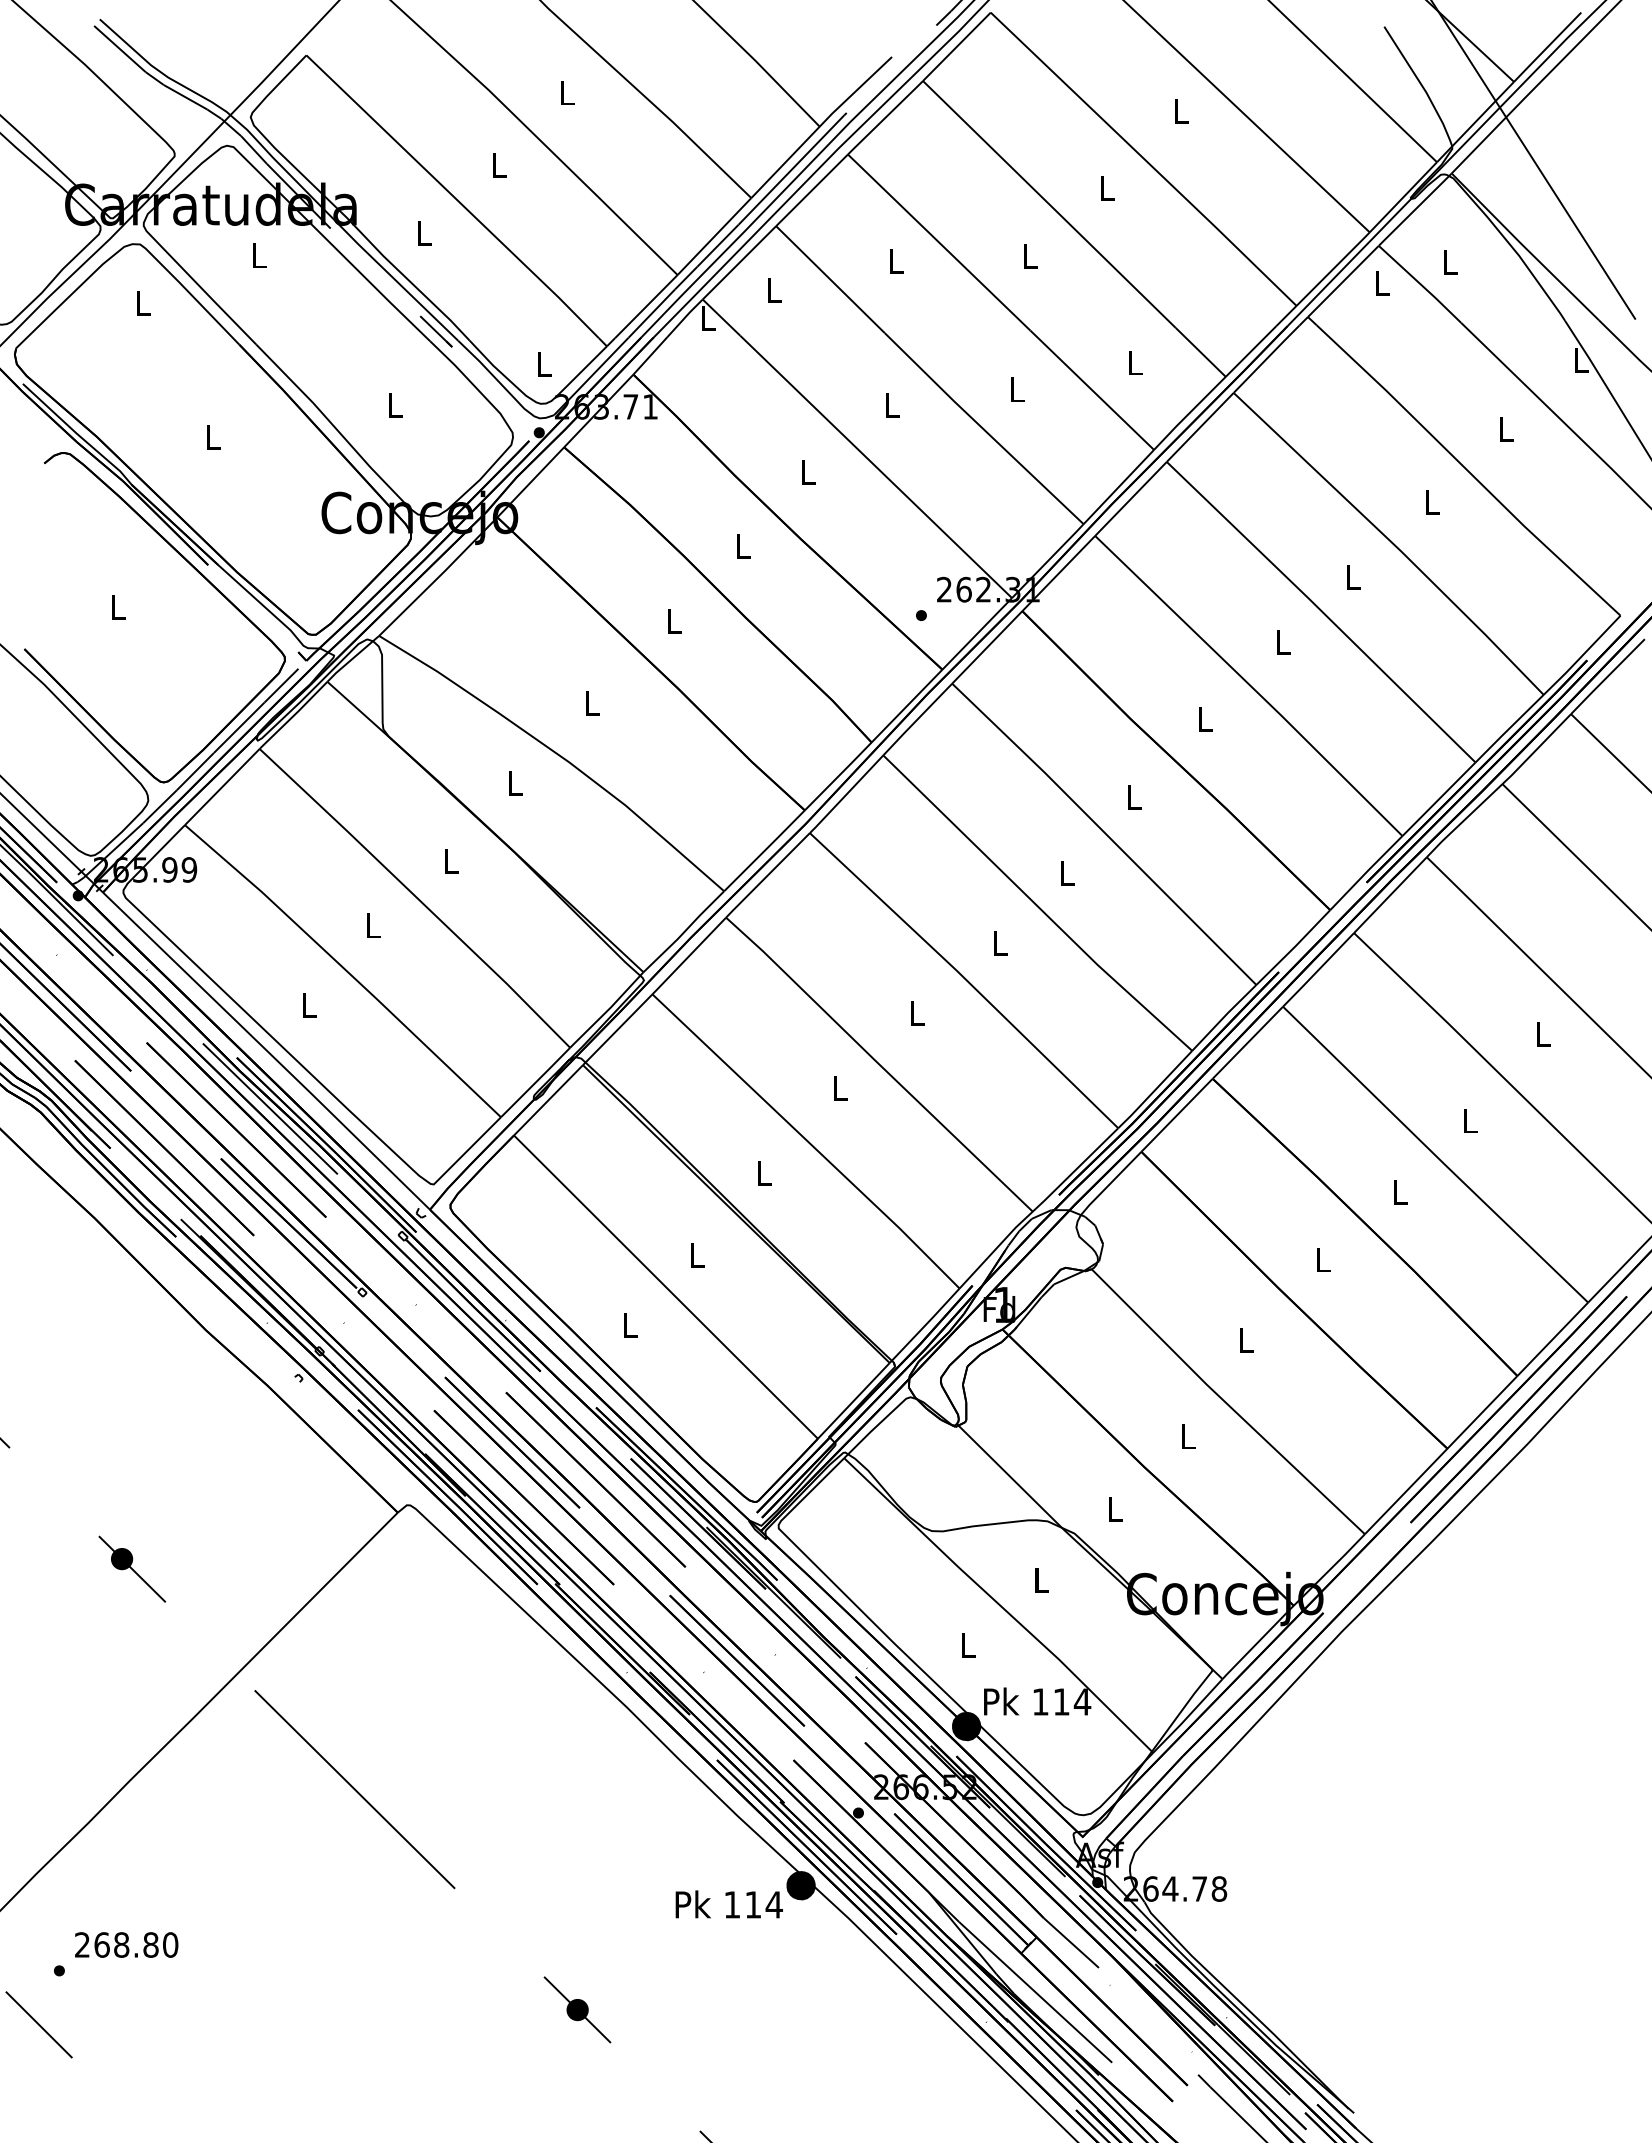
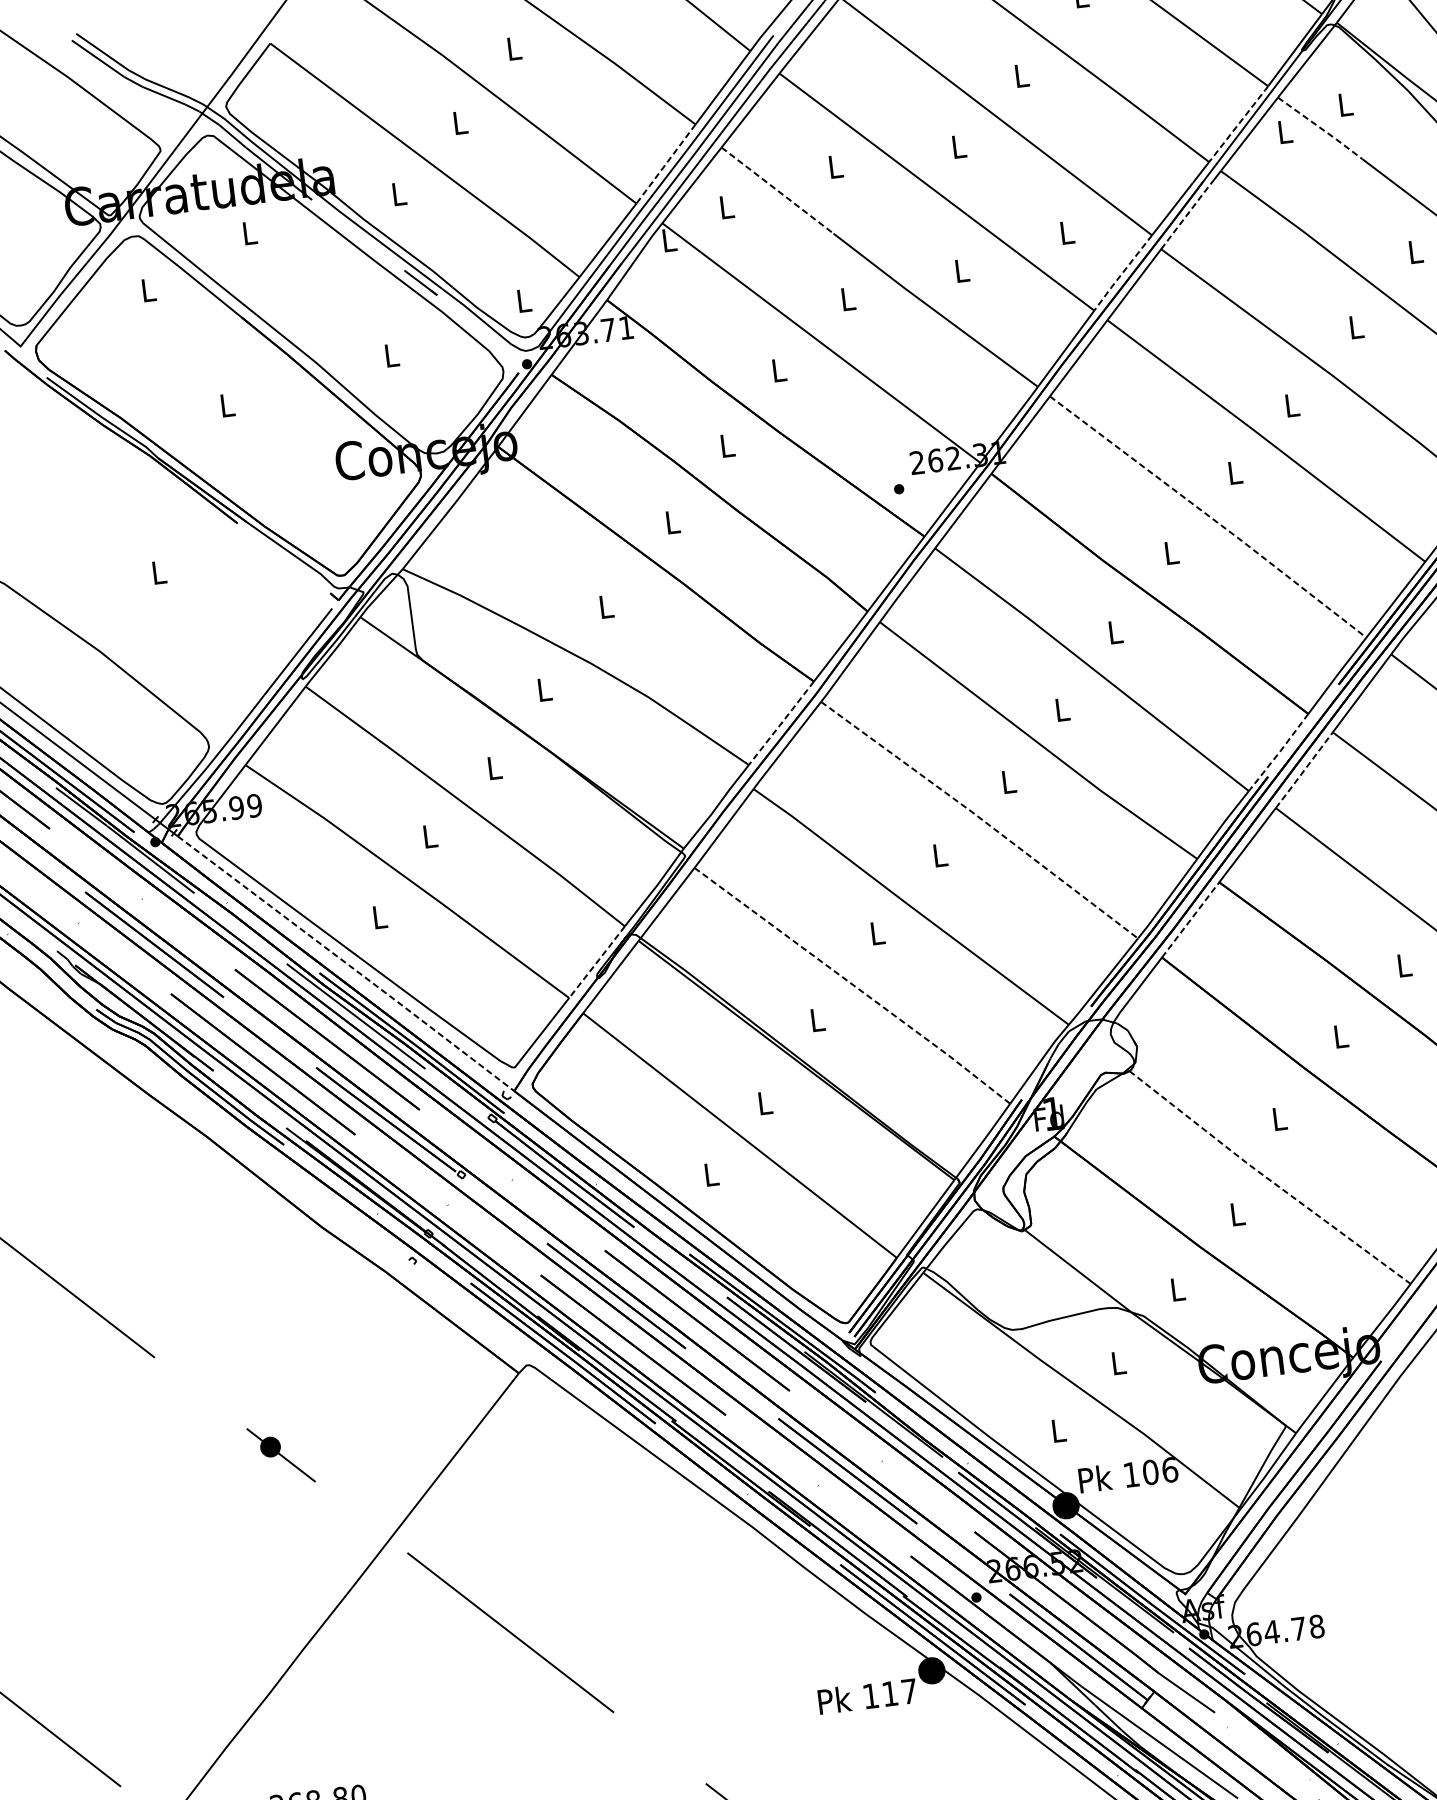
line: (714, 236) -> (666, 164), solid -> dashed
line: (1333, 268) -> (1238, 123), solid -> dashed
line: (830, 280) -> (777, 191), solid -> dashed
line: (1421, 284) -> (1321, 128), solid -> dashed
line: (1267, 358) -> (1188, 213), solid -> dashed
line: (1188, 413) -> (1121, 273), solid -> dashed
part: (198, 573) -> (229, 532), removed
line: (1250, 685) -> (1209, 516), solid -> dashed
line: (764, 850) -> (781, 722), solid -> dashed
line: (1293, 948) -> (1278, 753), solid -> dashed
line: (1318, 970) -> (1304, 770), solid -> dashed
line: (965, 978) -> (980, 818), solid -> dashed
line: (267, 1051) -> (347, 963), solid -> dashed
line: (536, 1081) -> (597, 961), solid -> dashed
line: (1177, 1114) -> (1190, 919), solid -> dashed
line: (807, 1141) -> (853, 985), solid -> dashed
line: (1226, 1403) -> (1268, 1179), solid -> dashed
text: (1072, 1701) -> (1160, 1470), 114 -> 106
text: (773, 1904) -> (908, 1691), 114 -> 117

